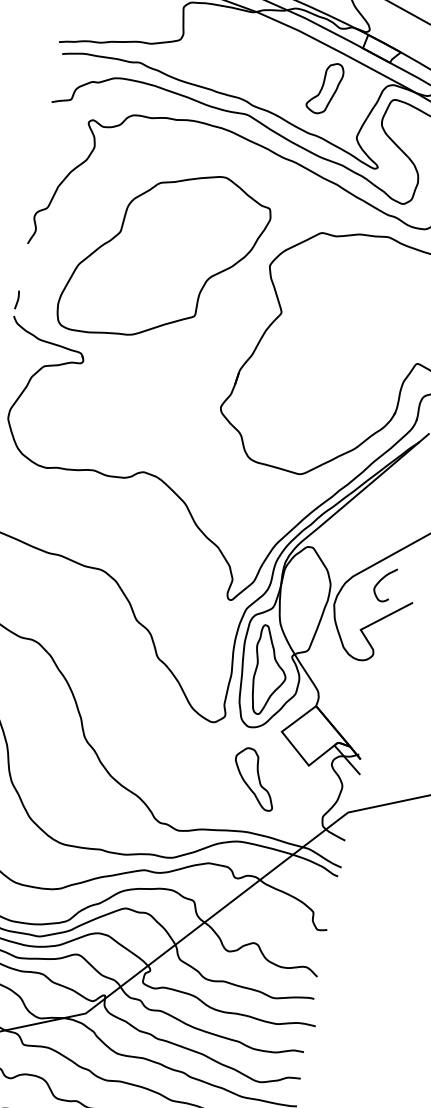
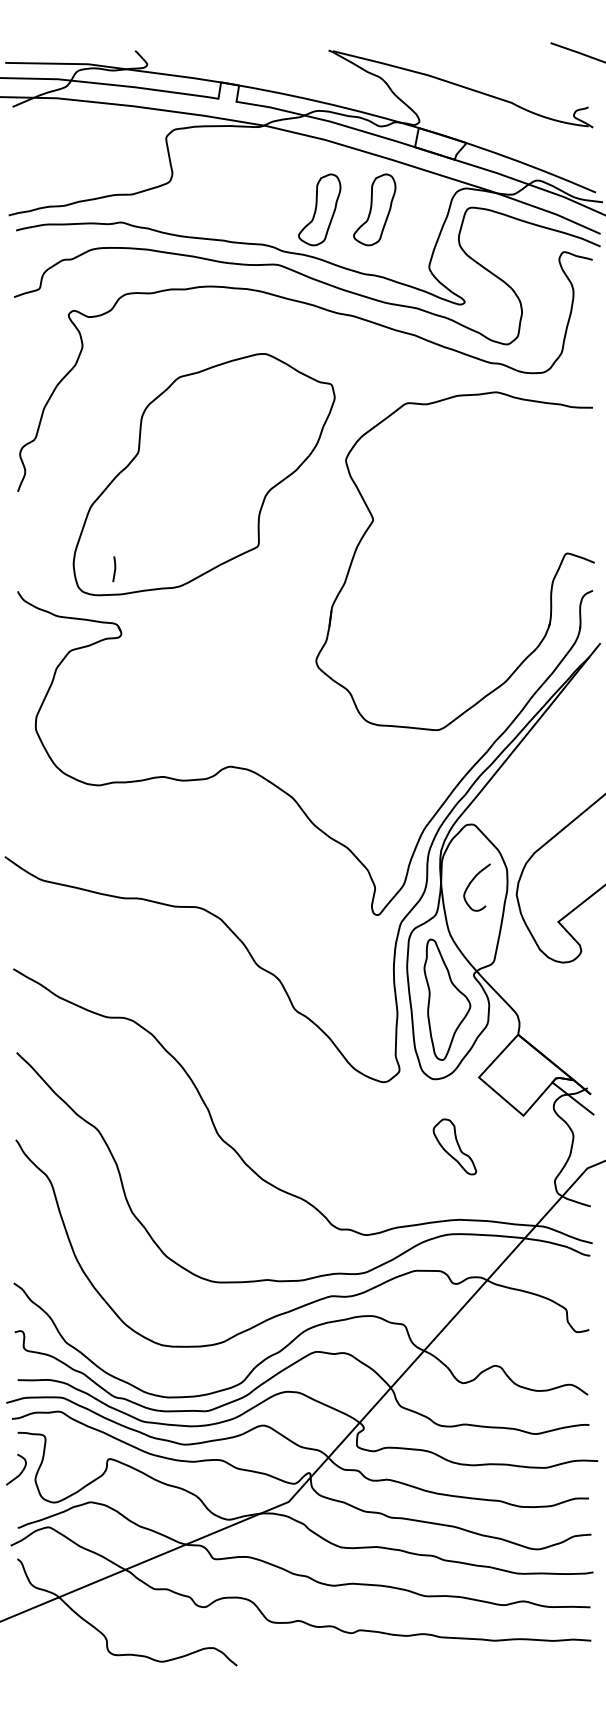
part: (285, 80) -> (319, 209), added
curve: (17, 300) -> (114, 569), moved
curve: (381, 580) -> (471, 883), moved
part: (254, 778) -> (454, 1146), size x0.7

